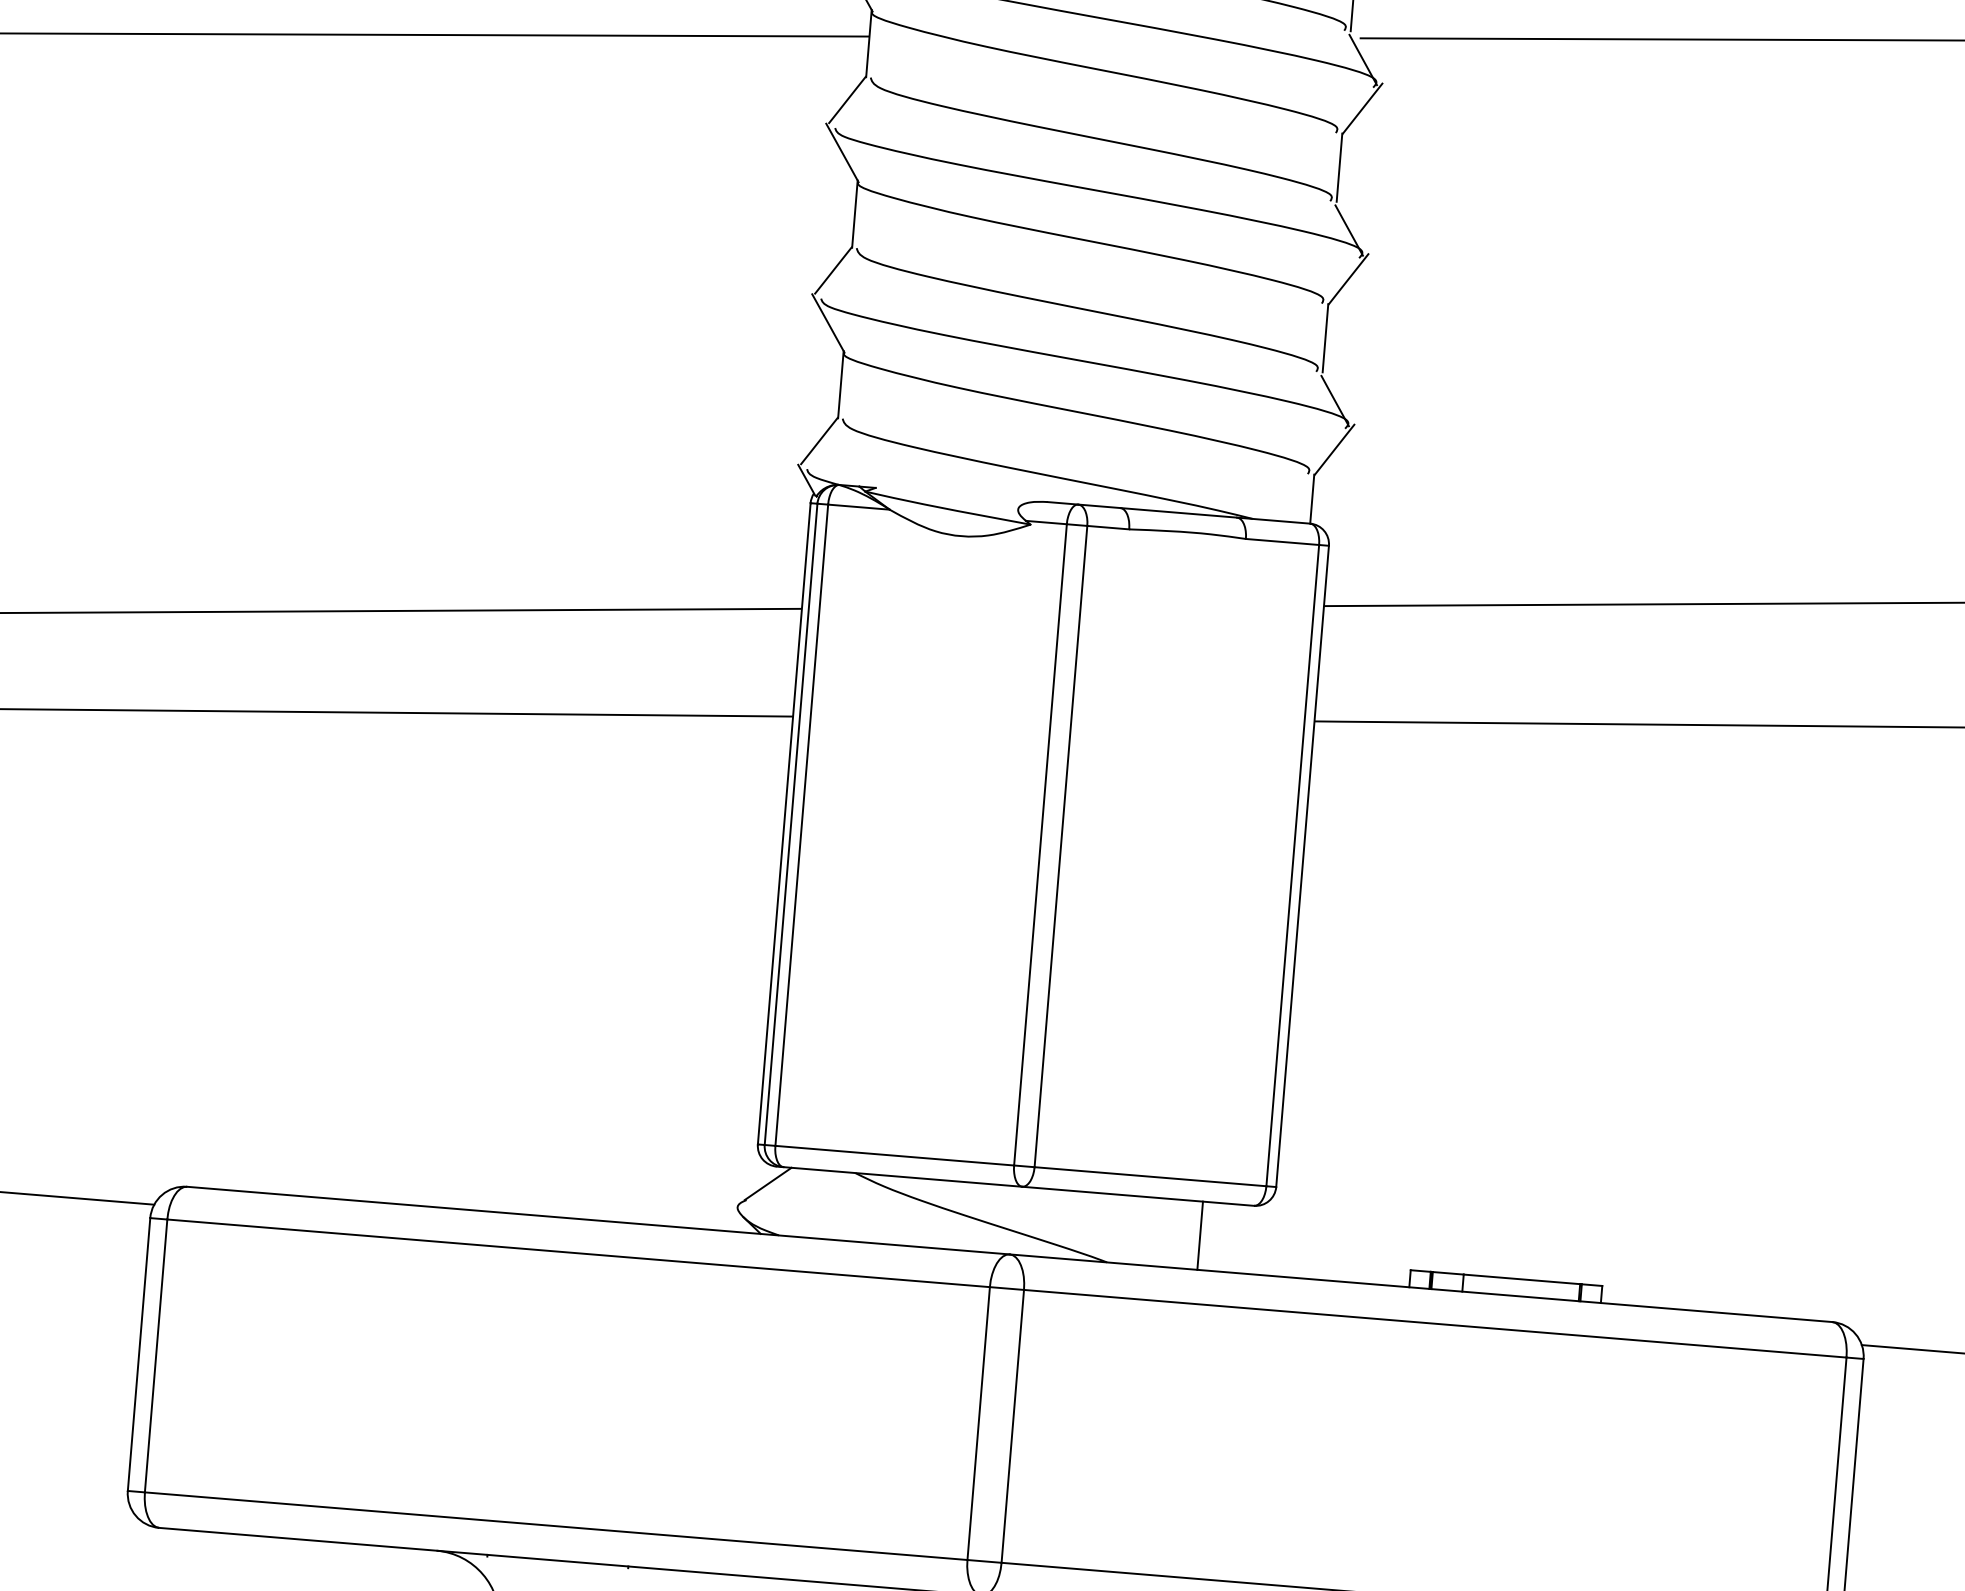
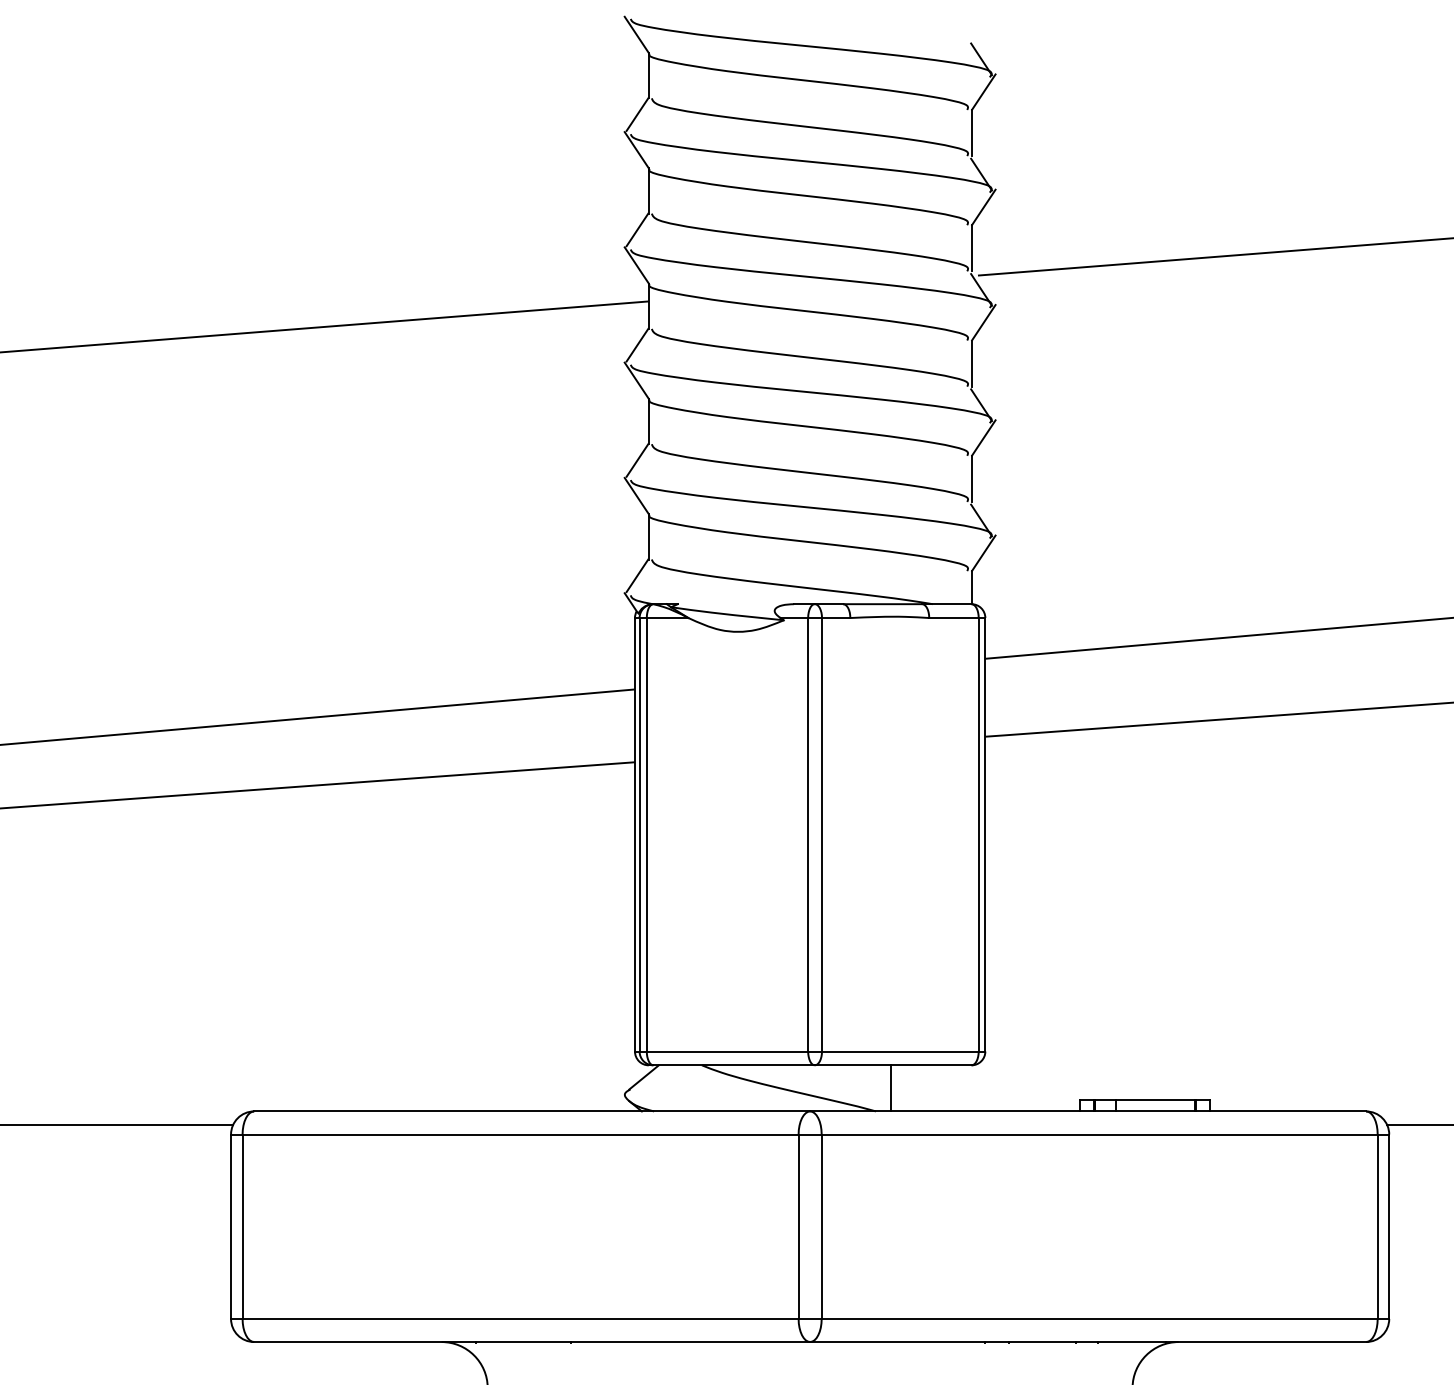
line: (1199, 1235) -> (890, 1088), moved

